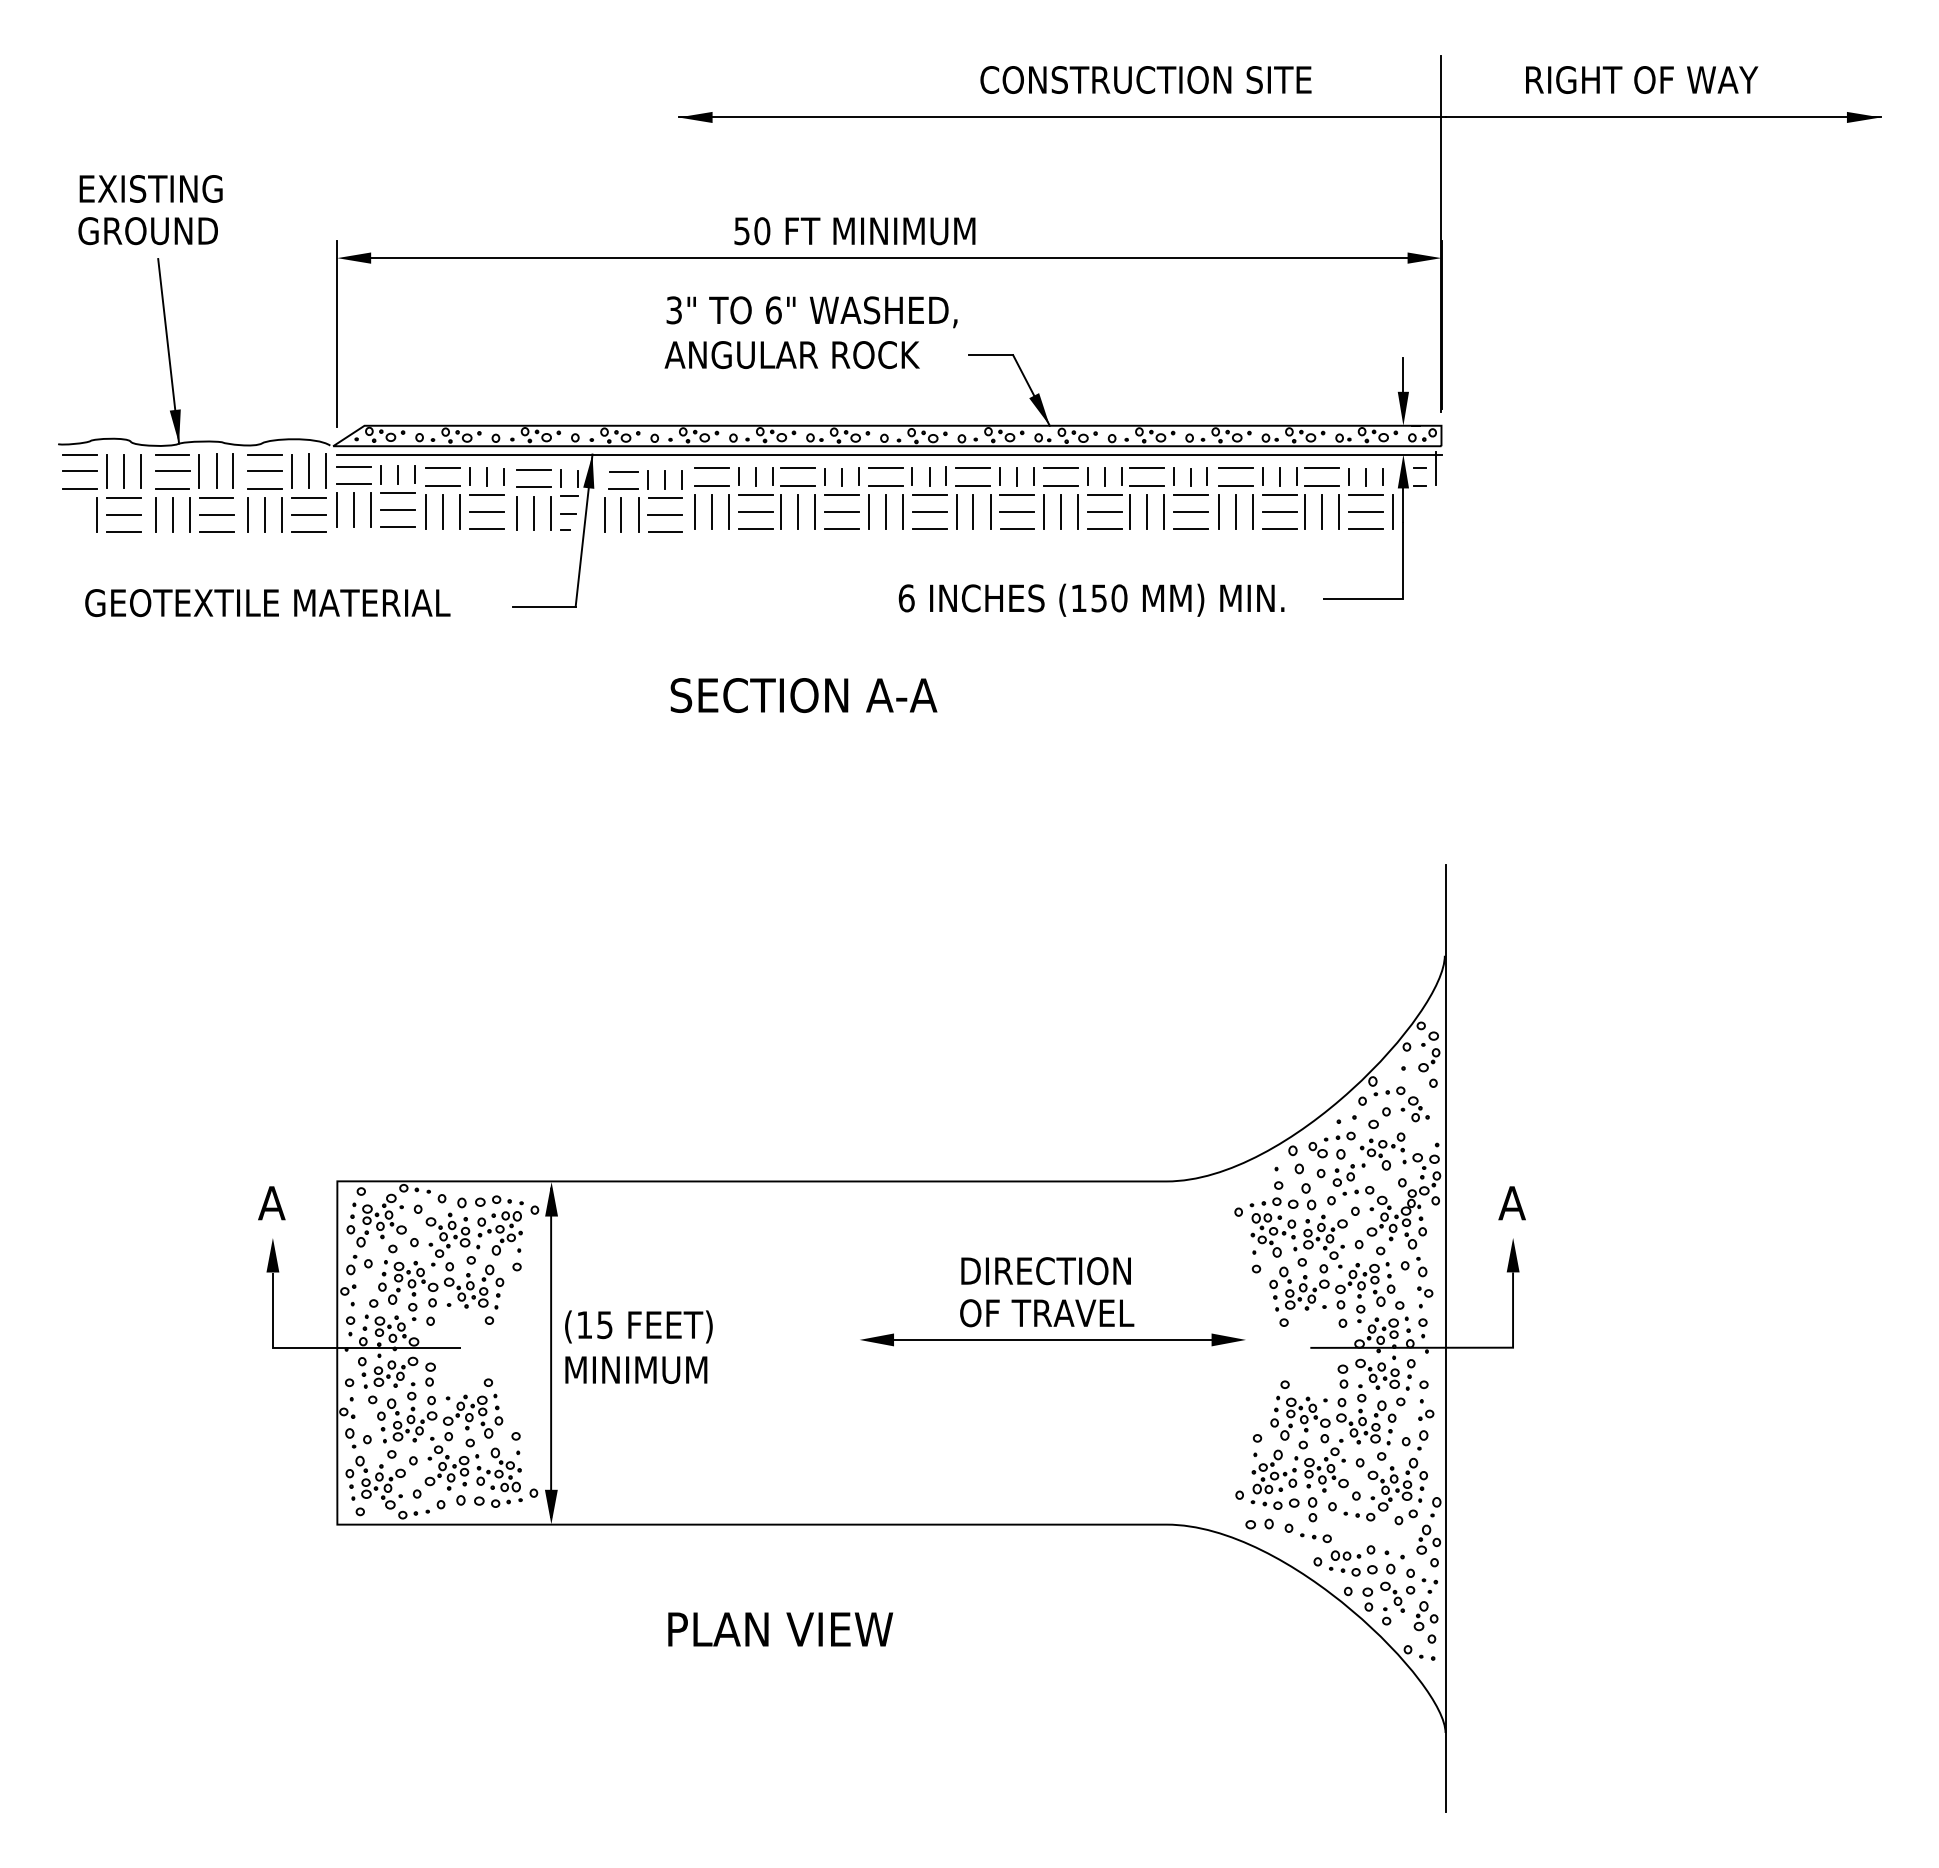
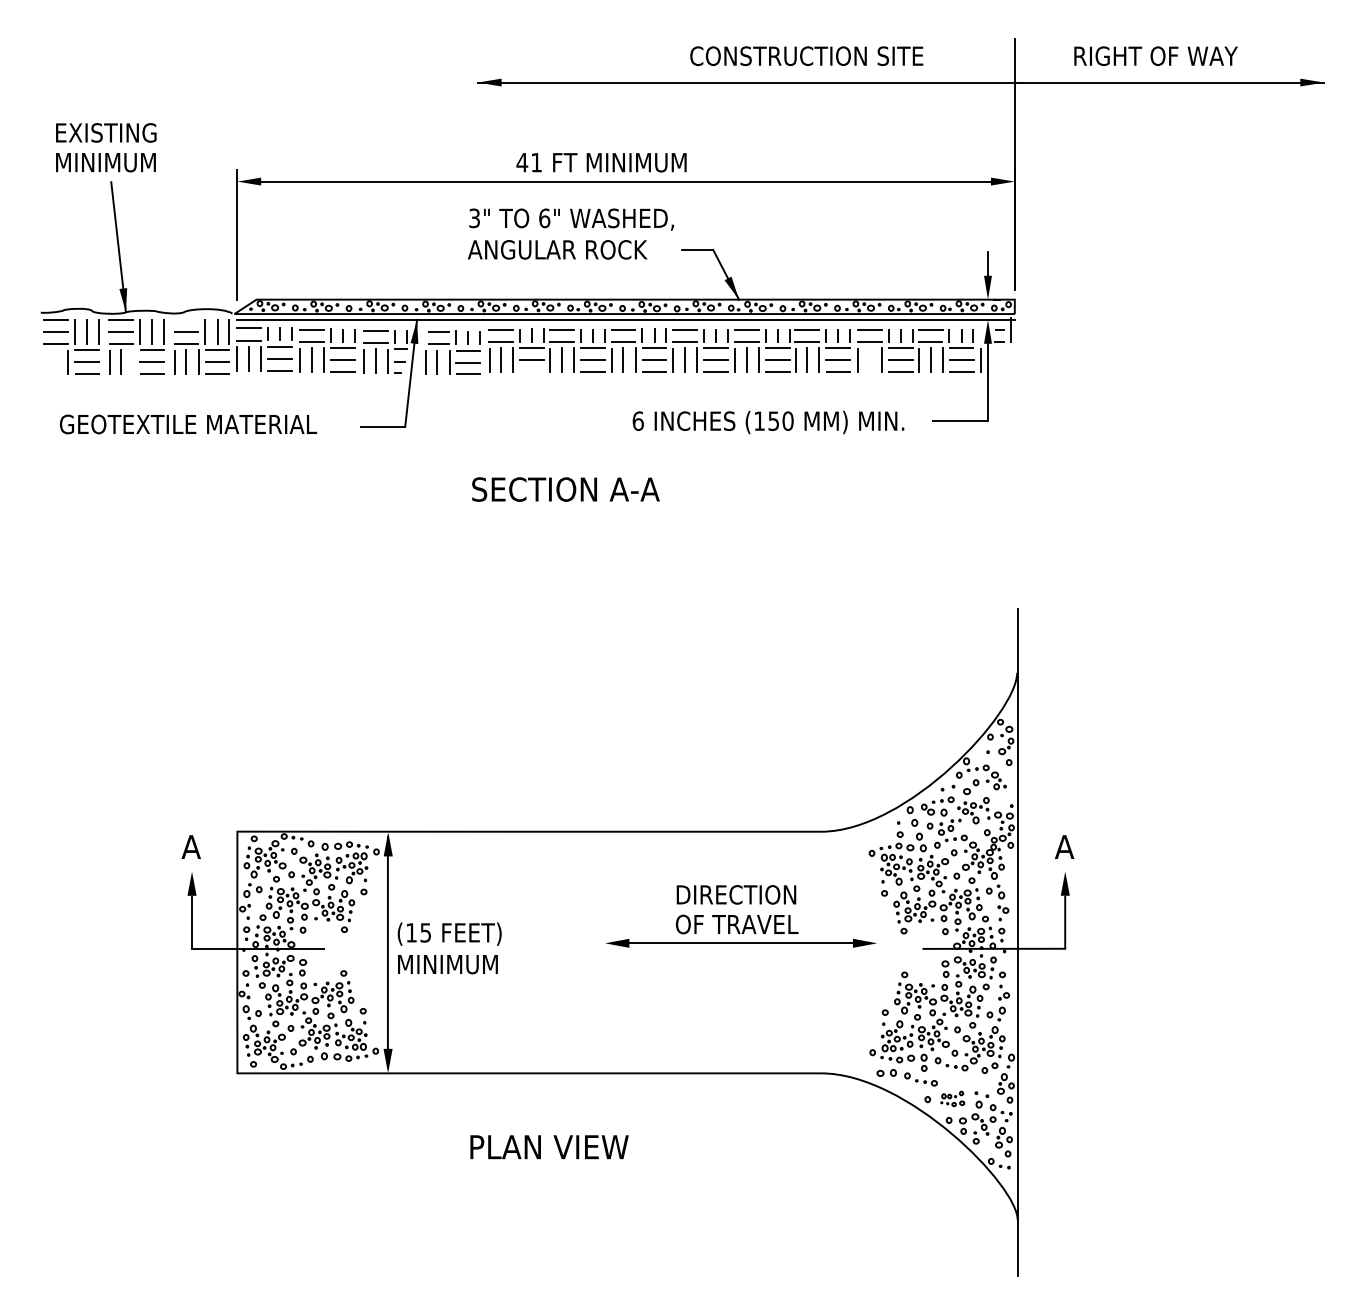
text: (149, 231) -> (105, 162), GROUND -> MINIMUM
text: (751, 231) -> (529, 162), 50 -> 41
line: (264, 454) -> (186, 319), removed
line: (1235, 511) -> (869, 360), removed
line: (189, 514) -> (133, 362), removed
line: (756, 528) -> (532, 371), removed
part: (1353, 1560) -> (952, 1098), size x0.7

